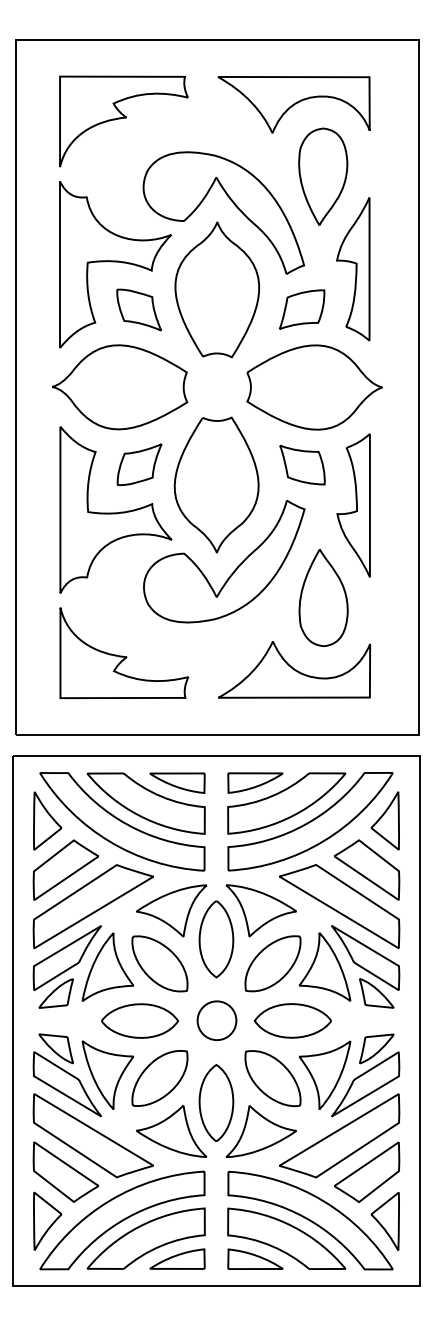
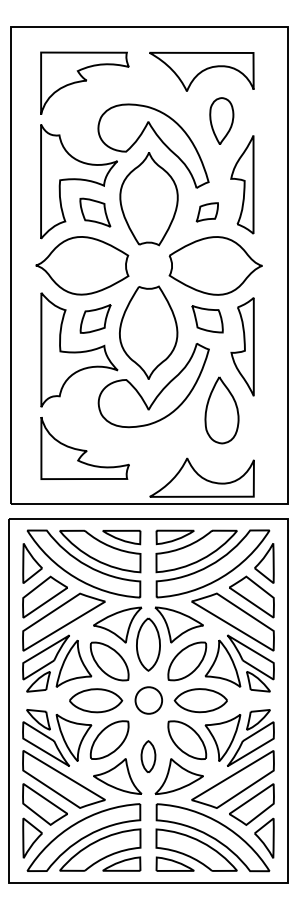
part: (322, 175) -> (221, 120), size x0.7
part: (302, 309) -> (207, 212), size x0.7
part: (293, 669) -> (201, 477), moved
part: (216, 1102) -> (148, 756), size x0.6

